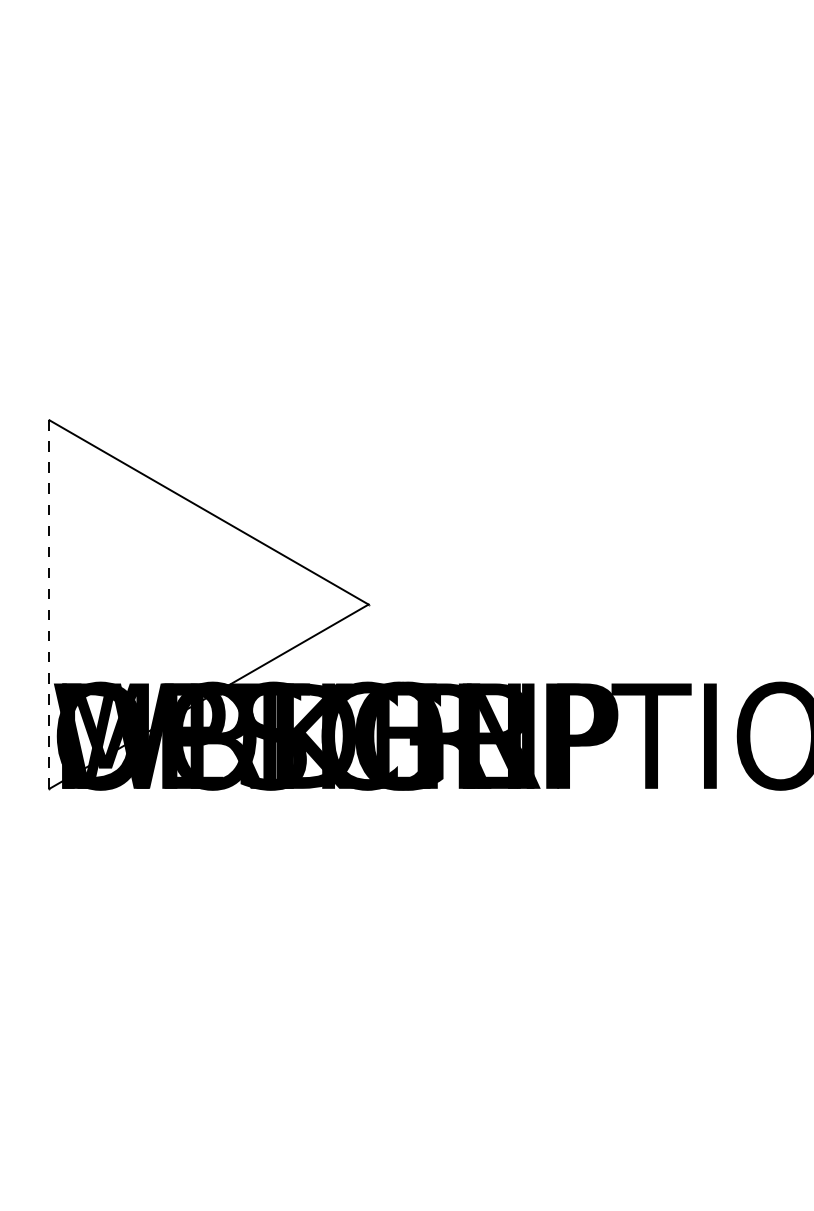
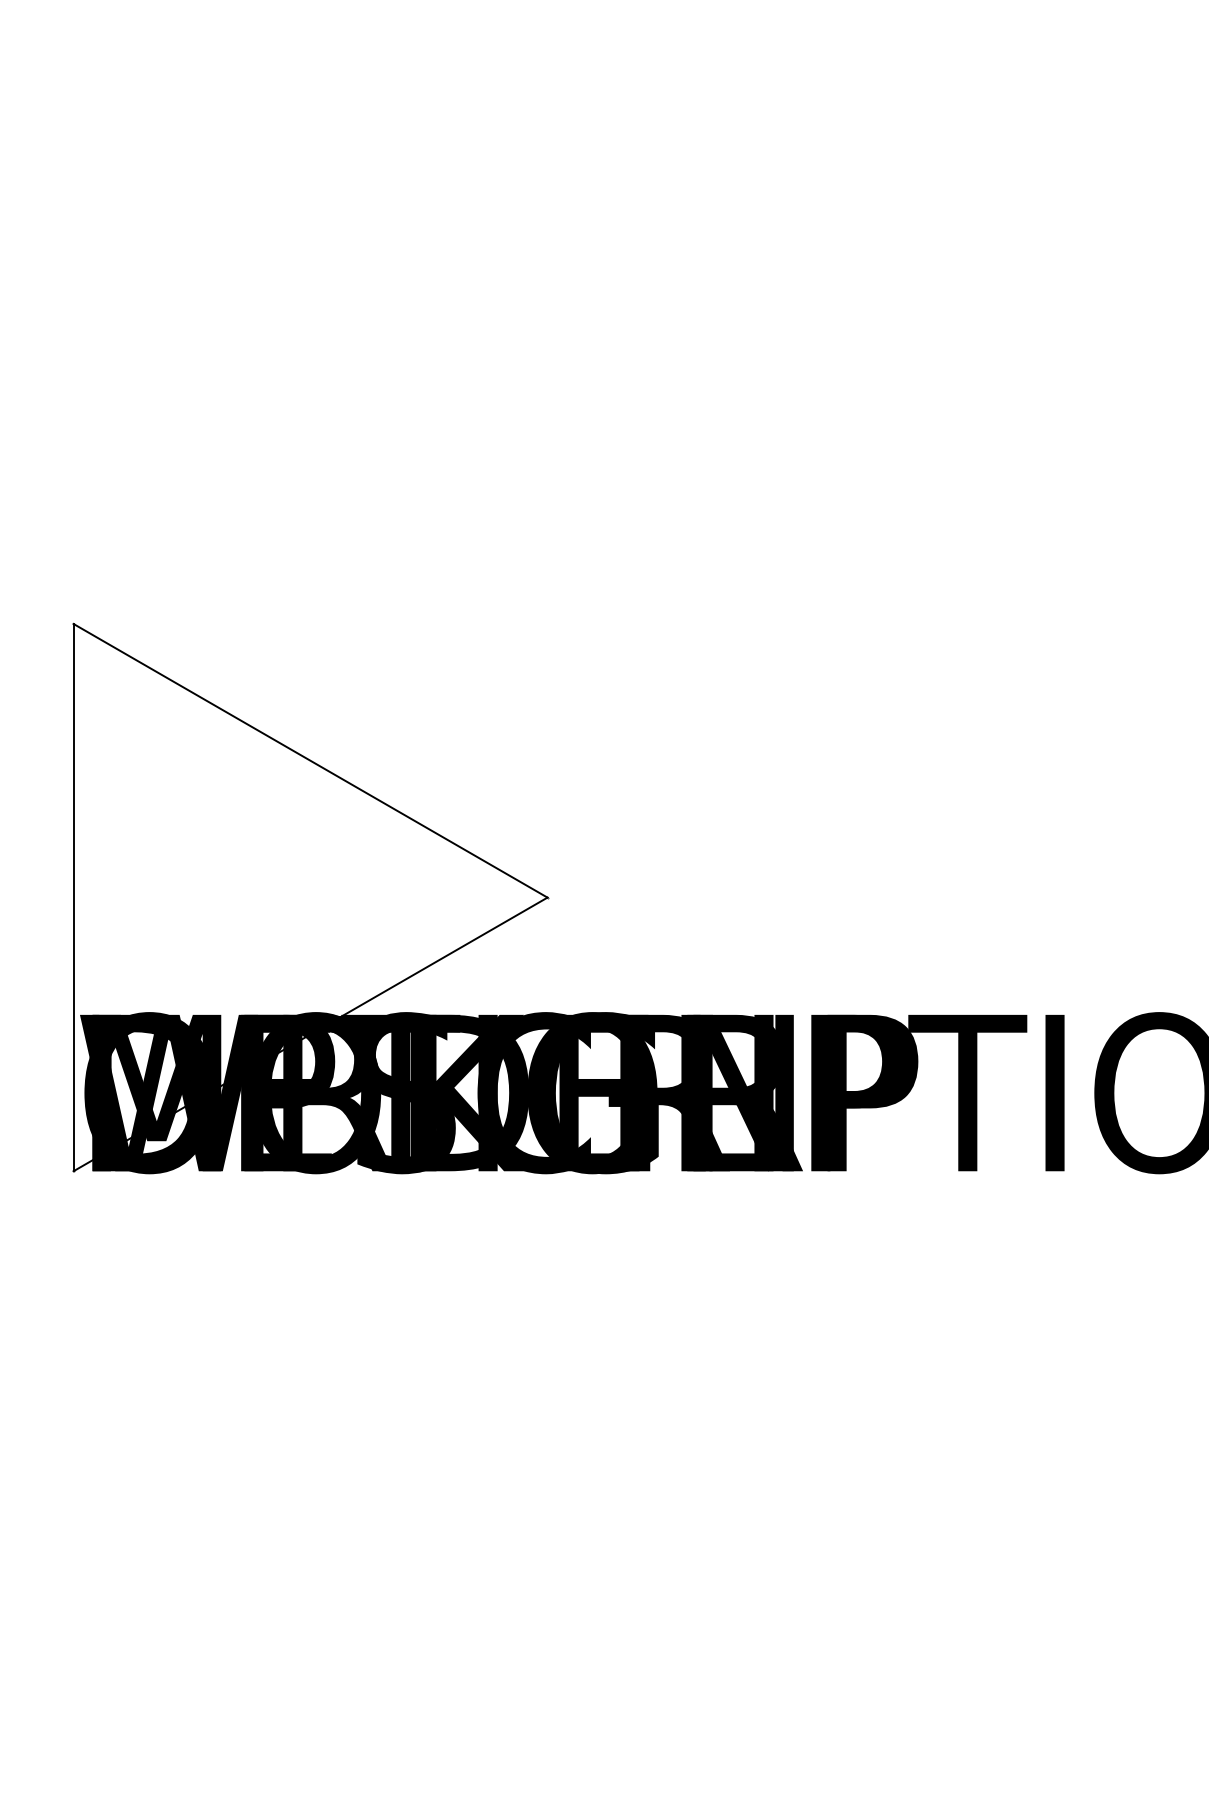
line: (49, 605) -> (73, 899), dashed -> solid

